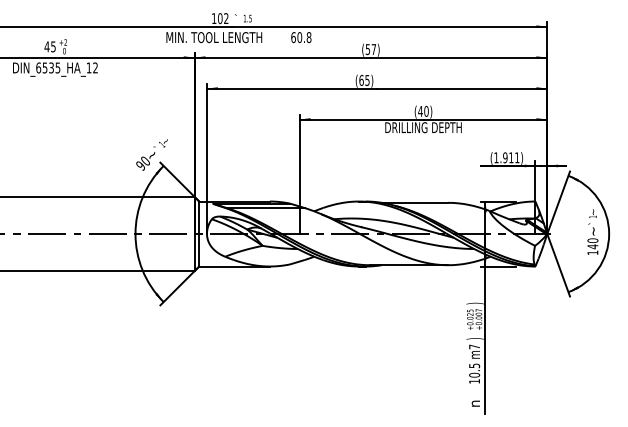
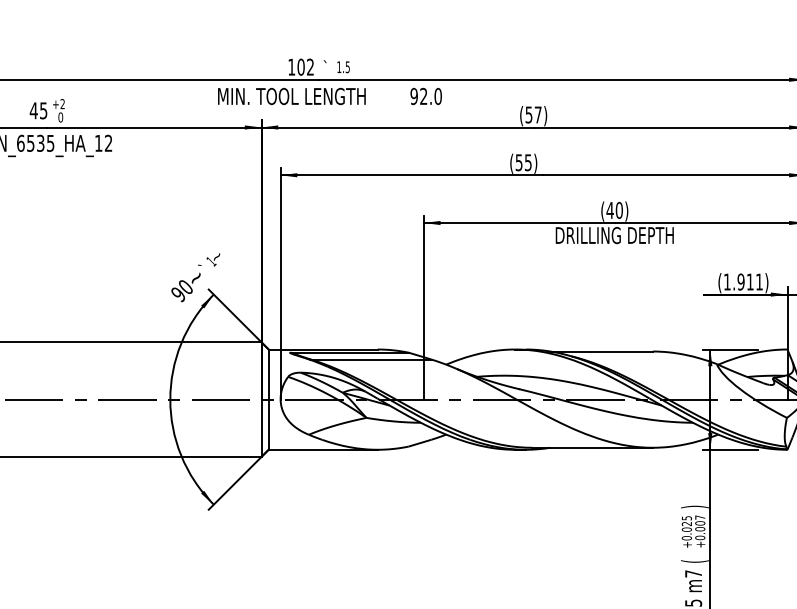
text: (301, 37) -> (426, 96), 60.8 -> 92.0
text: (361, 80) -> (519, 162), (65) -> (55)
text: (474, 338) -> (693, 560), ) -> (

